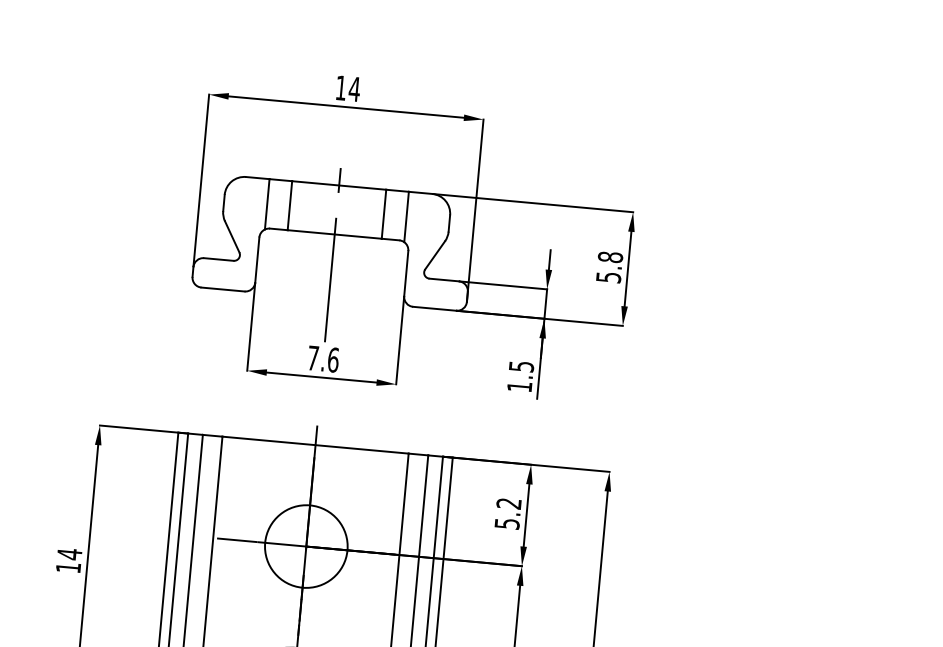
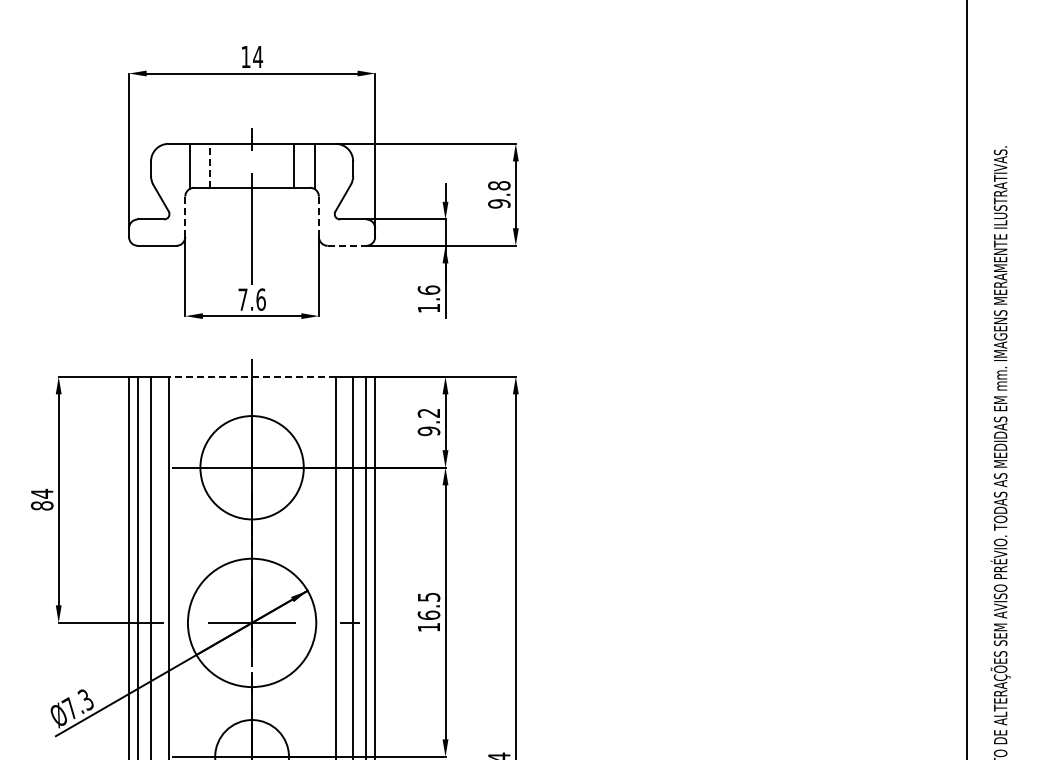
line: (289, 205) -> (209, 165), solid -> dashed
line: (257, 259) -> (185, 216), solid -> dashed
line: (405, 274) -> (318, 217), solid -> dashed
text: (608, 277) -> (499, 203), 5.8 -> 9.8
line: (435, 308) -> (347, 245), solid -> dashed
text: (521, 365) -> (428, 289), 1.5 -> 1.6
line: (316, 444) -> (252, 376), solid -> dashed
text: (506, 524) -> (428, 431), 5.2 -> 9.2
circle: (306, 546) -> (252, 467), size x1.4
text: (67, 567) -> (41, 505), 14 -> 84

